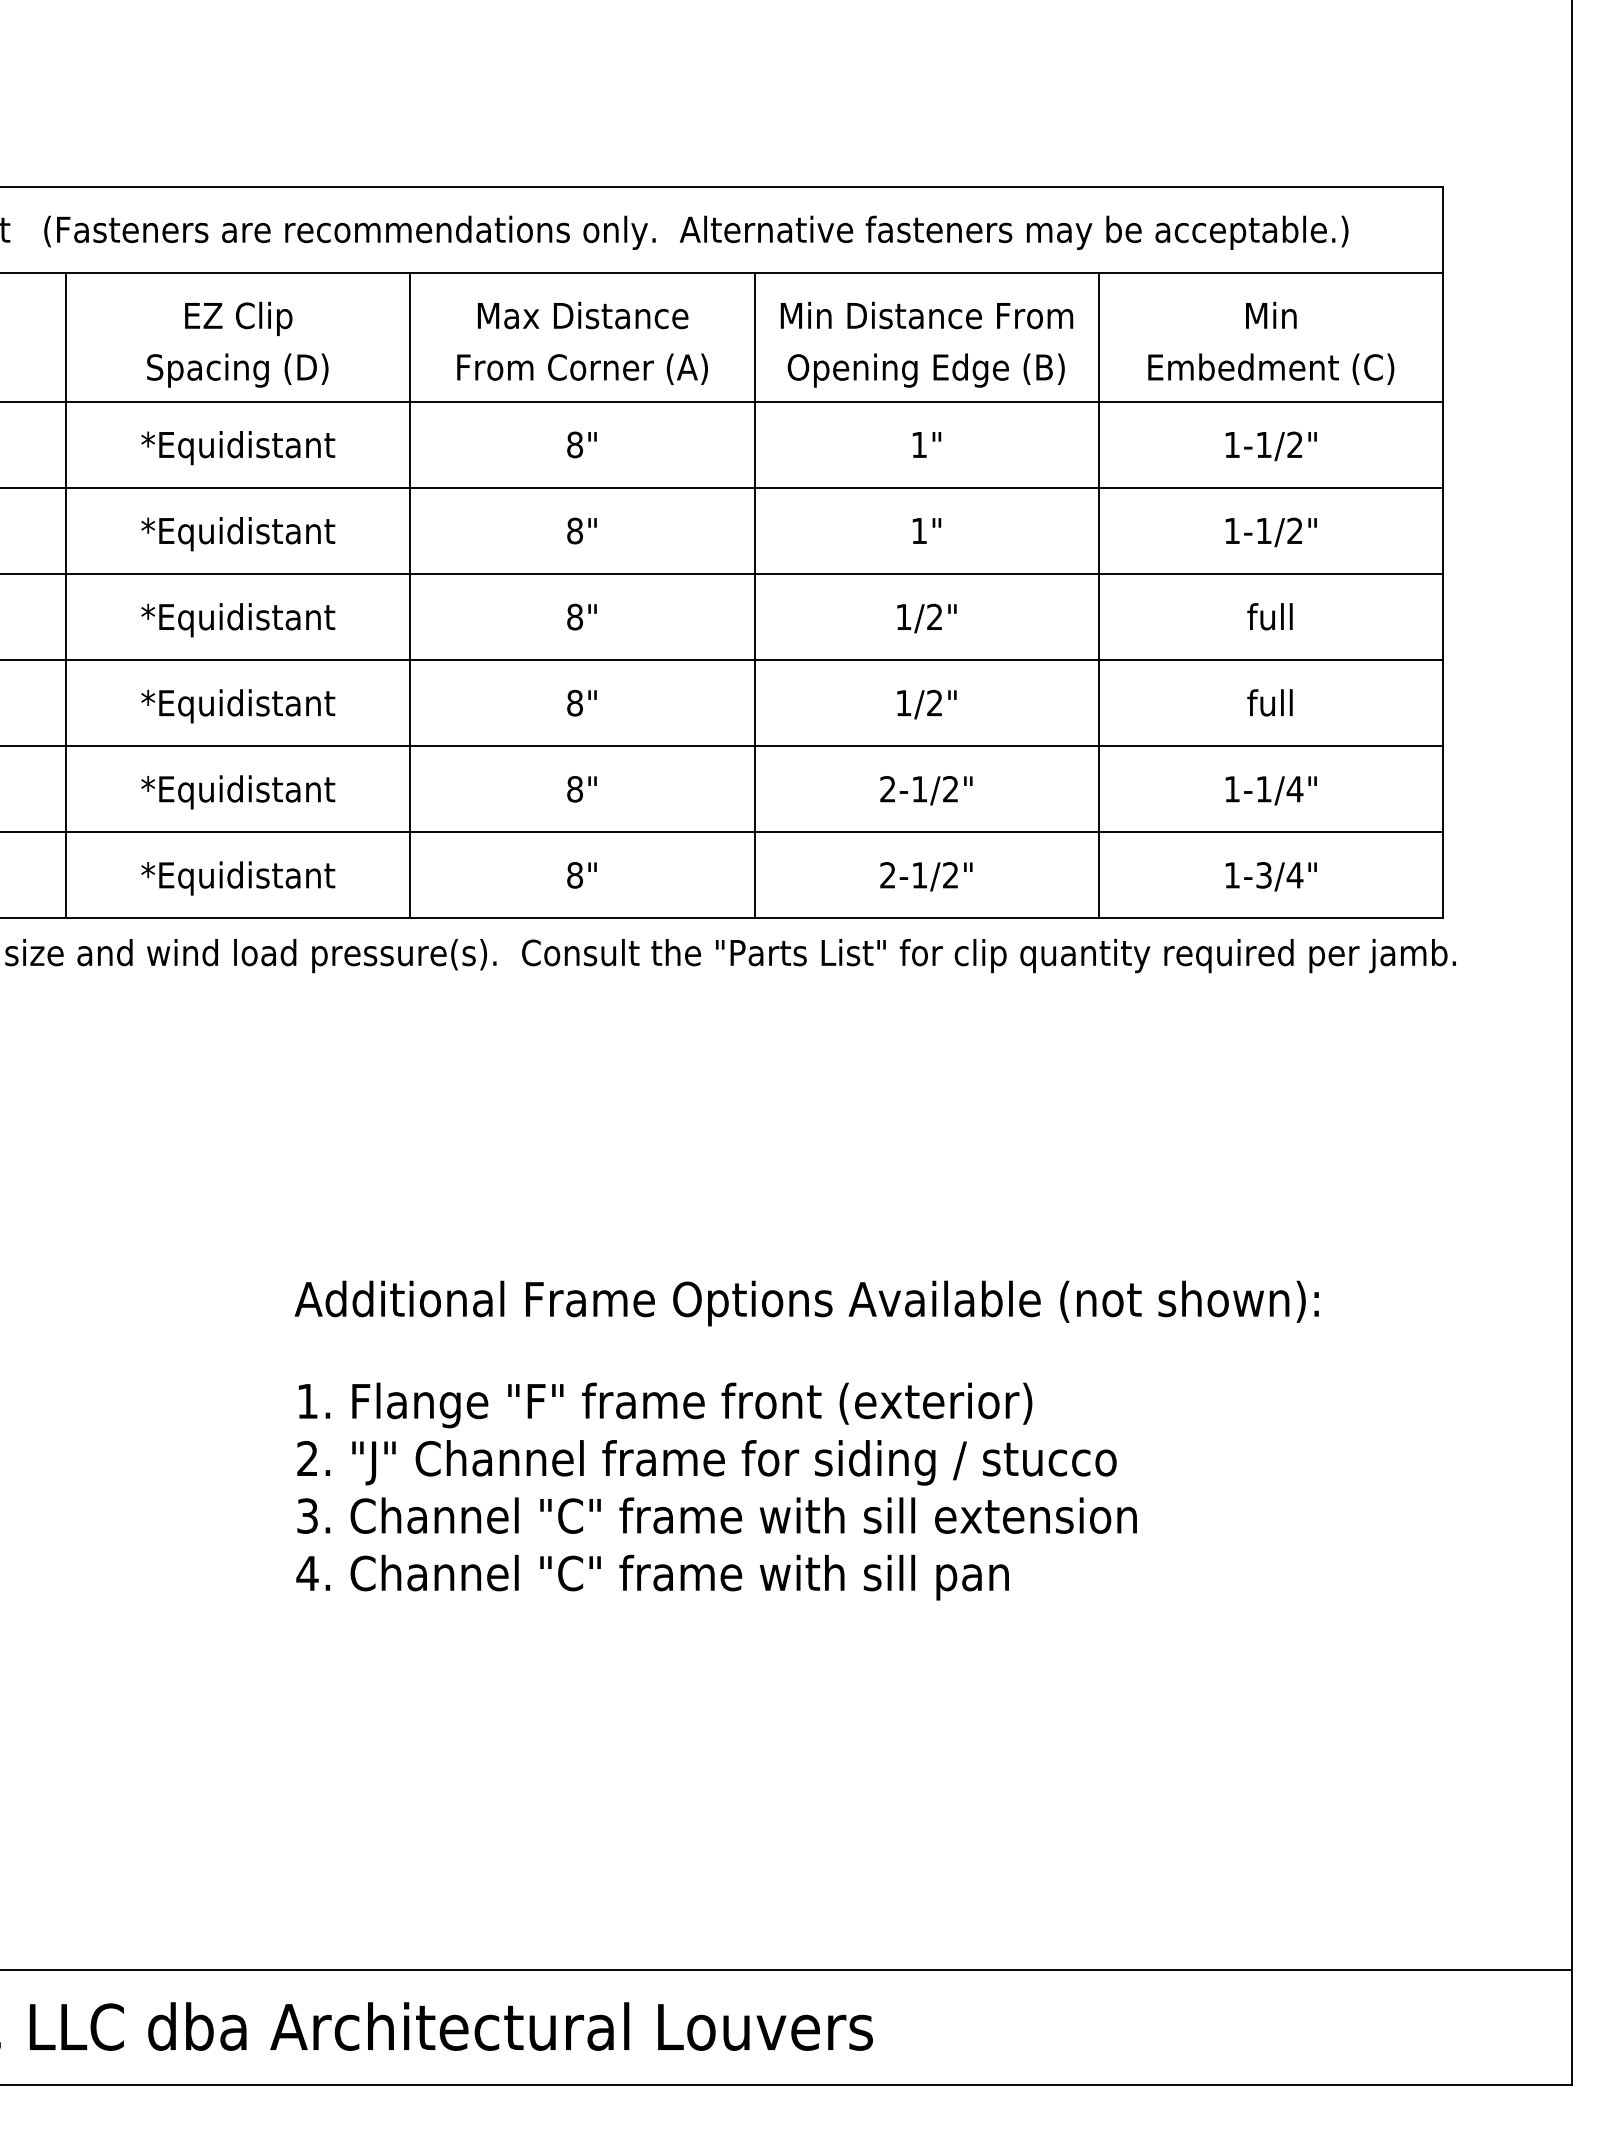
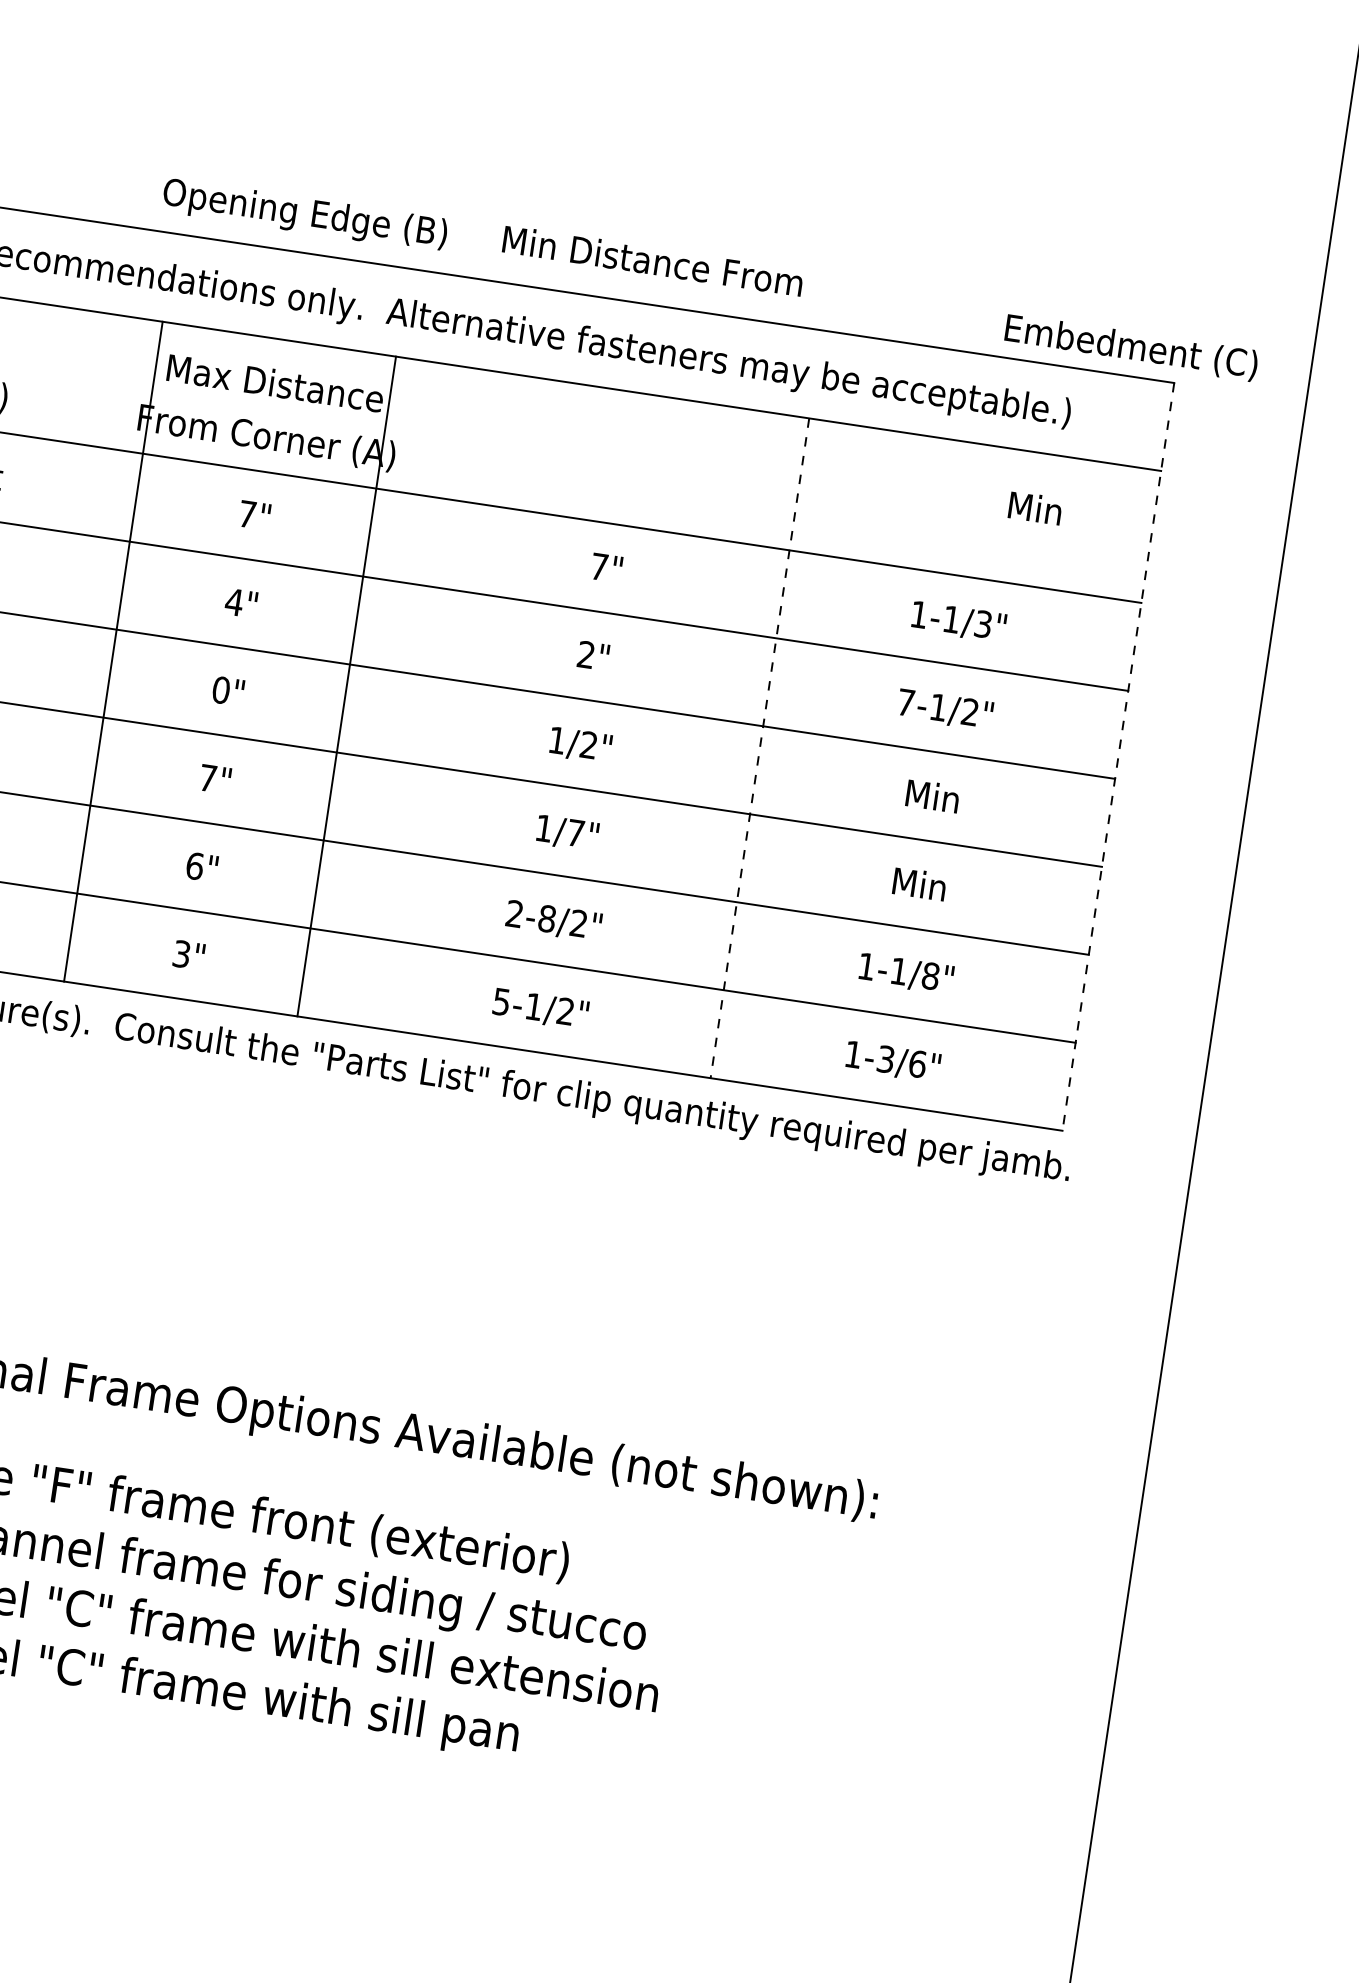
text: (1271, 314) -> (1035, 507), moved
text: (926, 315) -> (652, 260), moved
text: (1271, 368) -> (1131, 347), moved
text: (925, 370) -> (304, 215), moved
text: (574, 444) -> (247, 513), 8" -> 7"
text: (919, 444) -> (599, 566), 1" -> 7"
text: (1294, 444) -> (982, 623), 1-1/2" -> 1-1/3"
text: (574, 530) -> (233, 601), 8" -> 4"
text: (918, 530) -> (585, 654), 1" -> 2"
text: (1231, 530) -> (905, 701), 1-1/2" -> 7-1/2"
line: (1443, 552) -> (1118, 756), solid -> dashed
line: (410, 595) -> (113, 651), moved
line: (754, 595) -> (346, 686), moved
line: (1098, 595) -> (759, 748), solid -> dashed
text: (1271, 616) -> (933, 795), full -> Min
text: (575, 617) -> (221, 690), 8" -> 0"
text: (574, 702) -> (207, 777), 8" -> 7"
text: (934, 702) -> (575, 832), 1/2" -> 1/7"
text: (1271, 702) -> (919, 883), full -> Min
text: (575, 789) -> (195, 866), 8" -> 6"
text: (919, 789) -> (546, 919), 2-1/2" -> 2-8/2"
text: (1294, 789) -> (930, 976), 1-1/4" -> 1-1/8"
text: (574, 875) -> (181, 954), 8" -> 3"
text: (887, 875) -> (501, 1002), 2-1/2" -> 5-1/2"
text: (1294, 875) -> (917, 1064), 1-3/4" -> 1-3/6"

